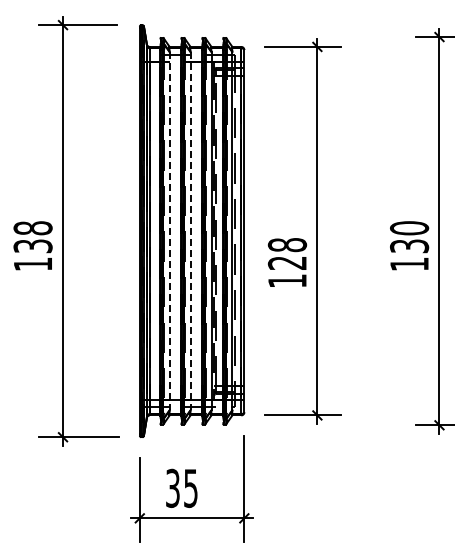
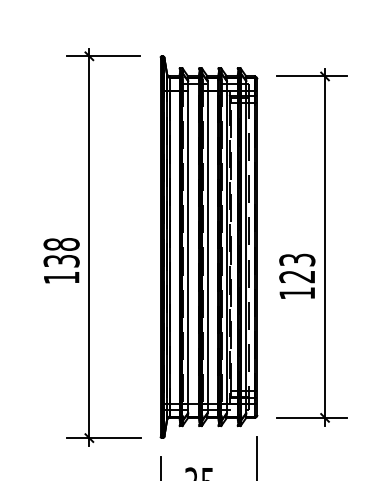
line: (169, 231) -> (188, 247), dashed -> solid
line: (190, 231) -> (207, 247), dashed -> solid
text: (287, 245) -> (297, 260), 128 -> 123

